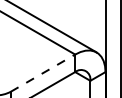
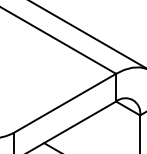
line: (43, 72) -> (65, 102), dashed -> solid

